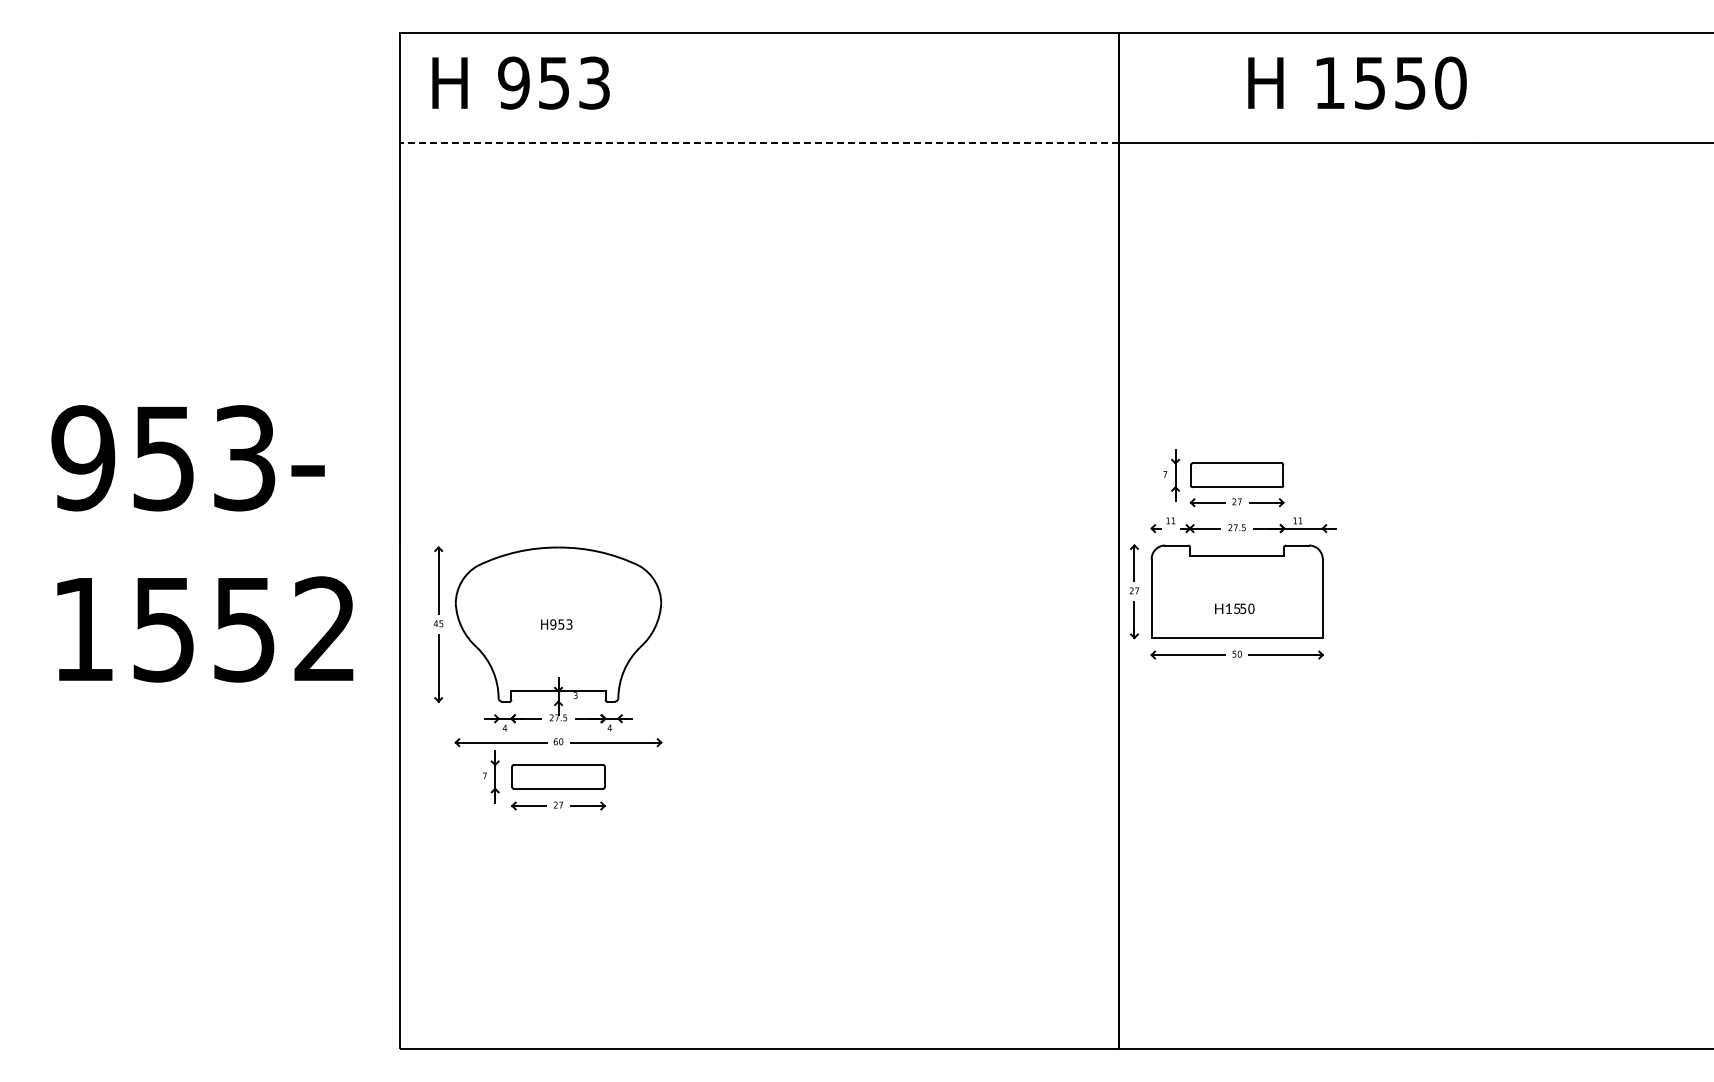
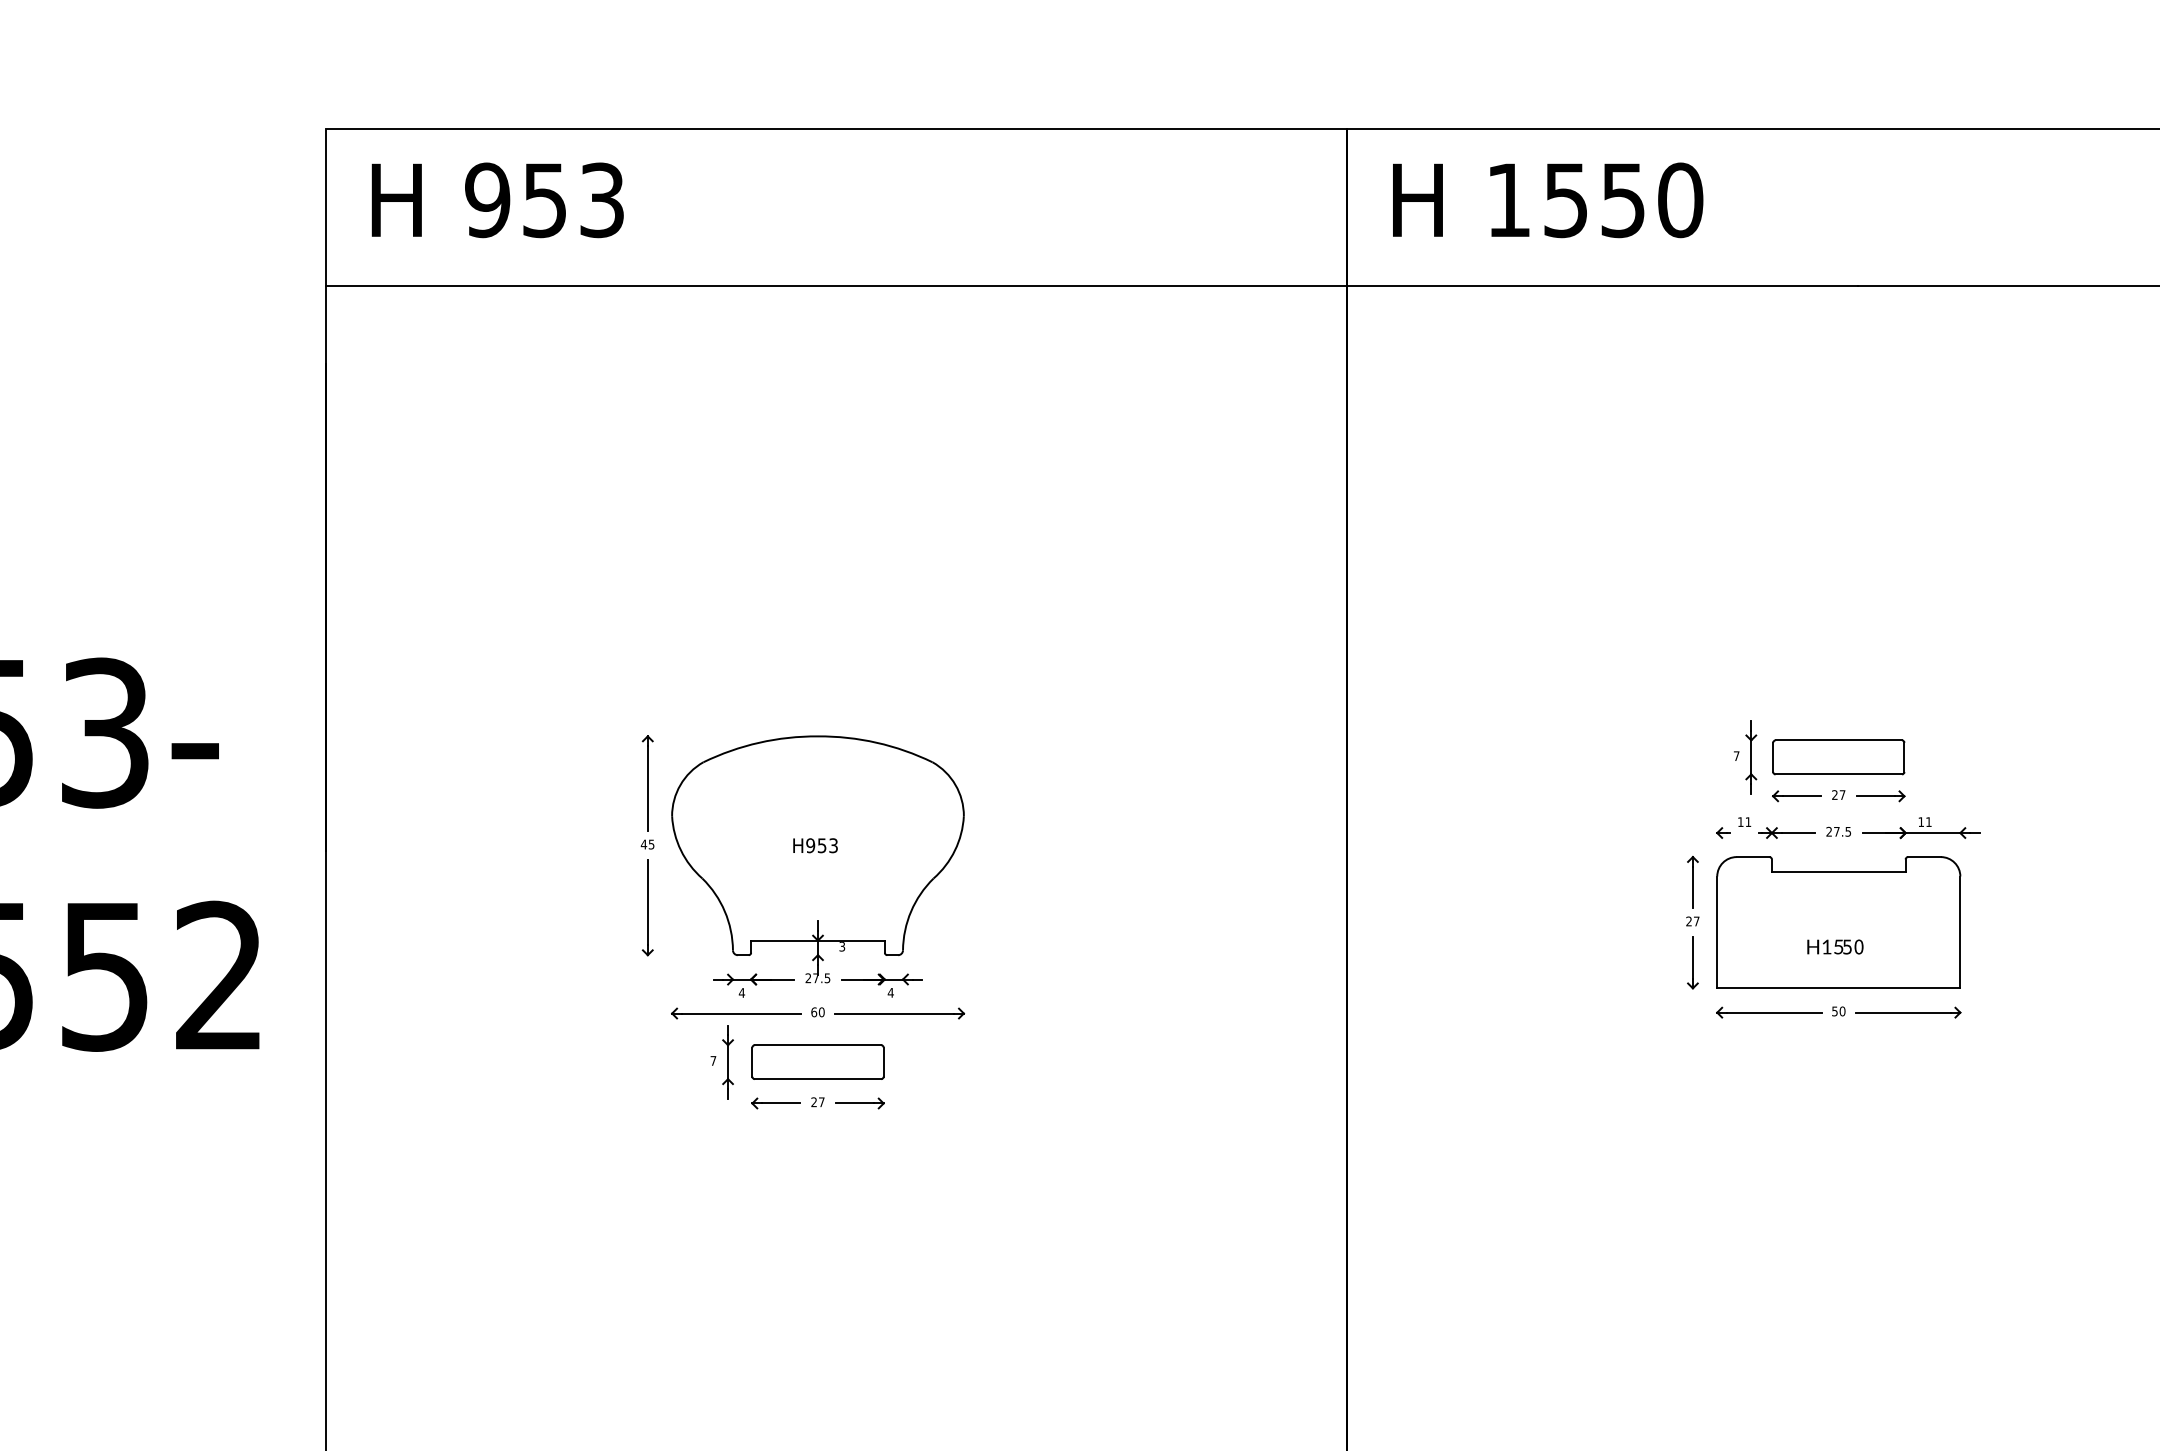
text: (1357, 82) -> (1548, 199), moved
line: (759, 143) -> (836, 286), dashed -> solid
part: (1232, 554) -> (1832, 869), moved
part: (547, 678) -> (802, 922), moved

